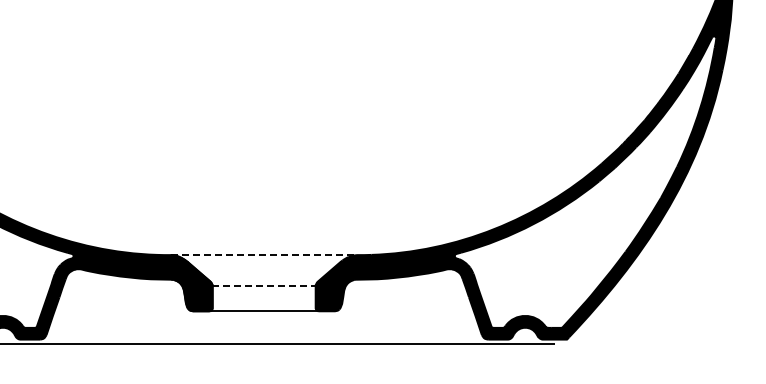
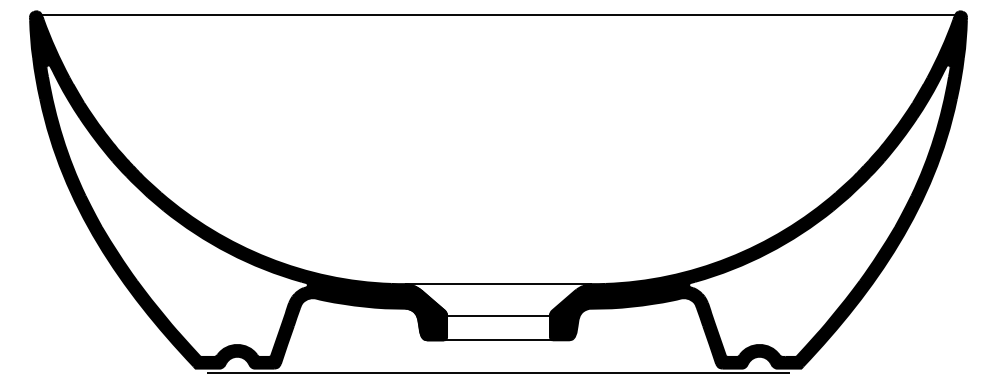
line: (264, 255) -> (498, 284), dashed -> solid
line: (264, 286) -> (498, 315), dashed -> solid

